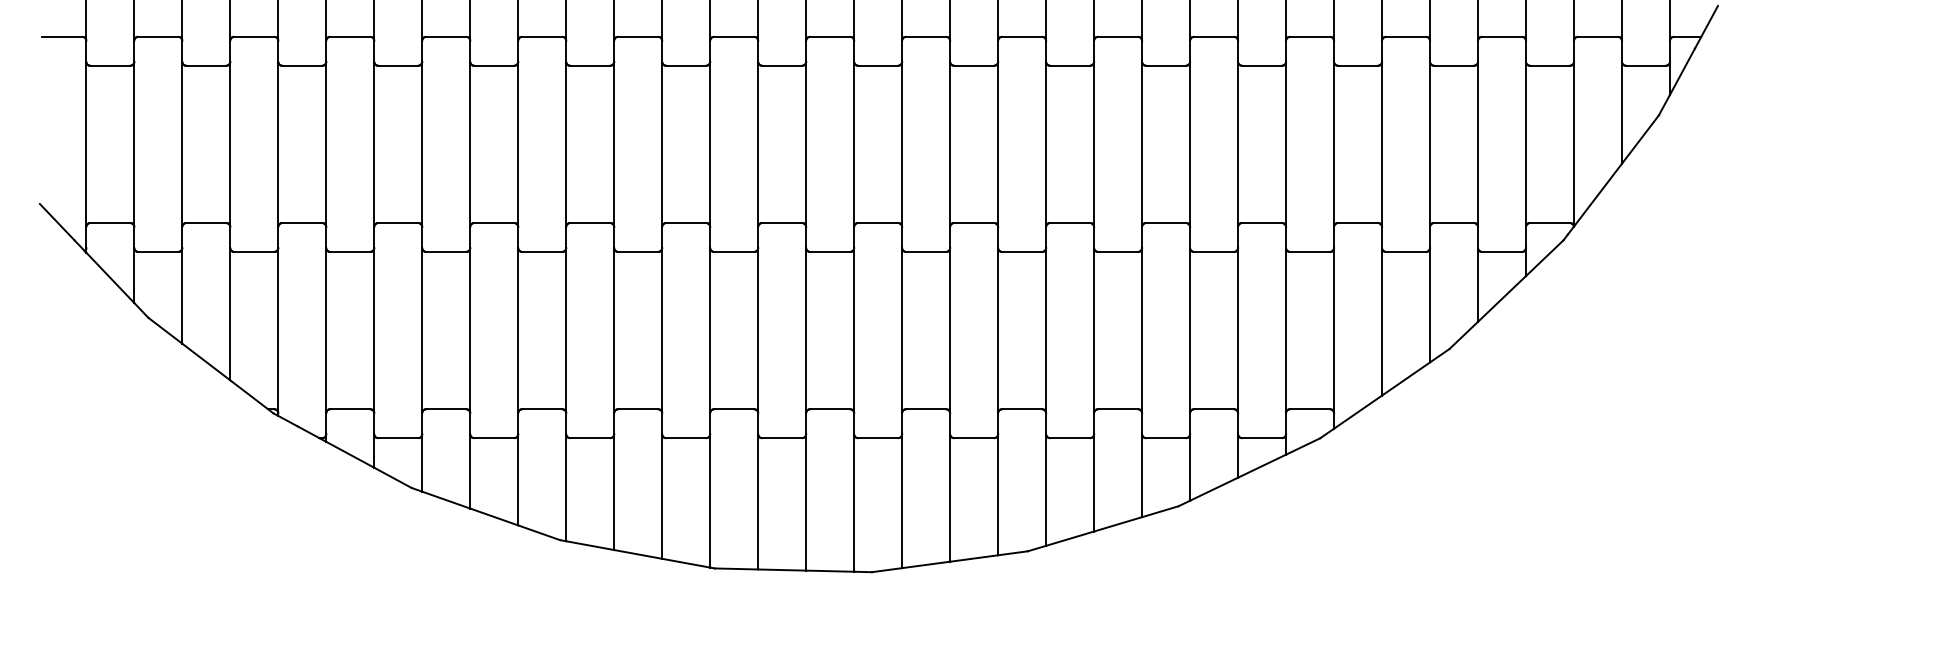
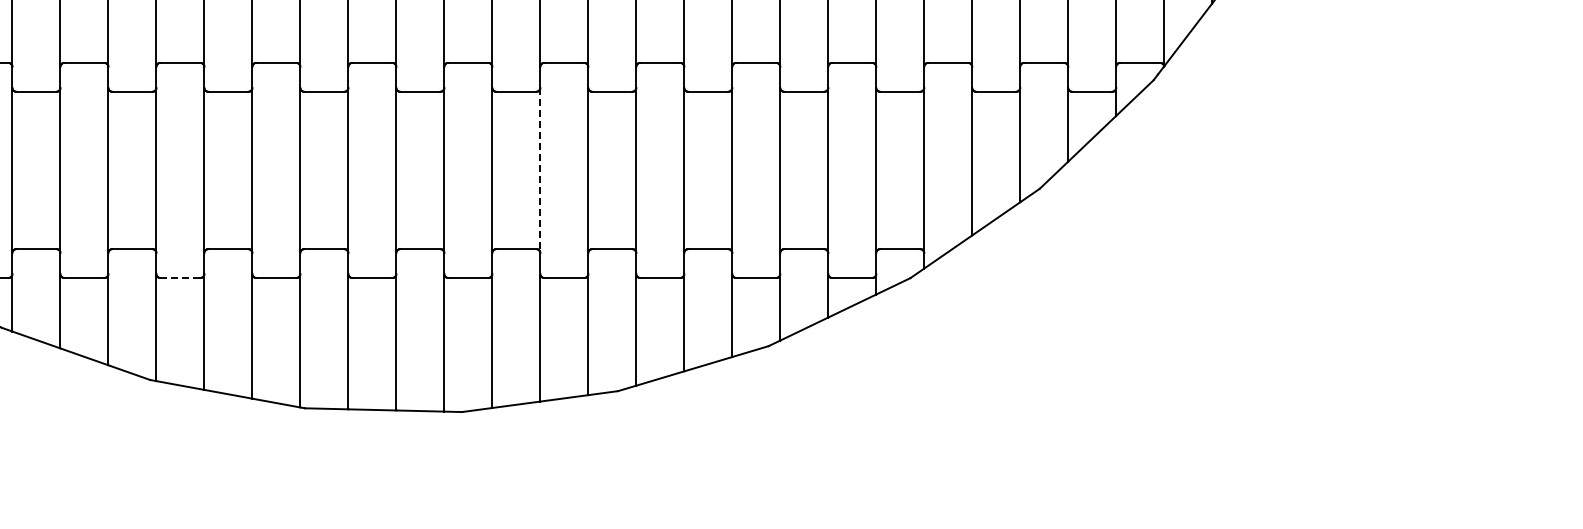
line: (950, 330) -> (540, 170), solid -> dashed
line: (590, 438) -> (180, 278), solid -> dashed

